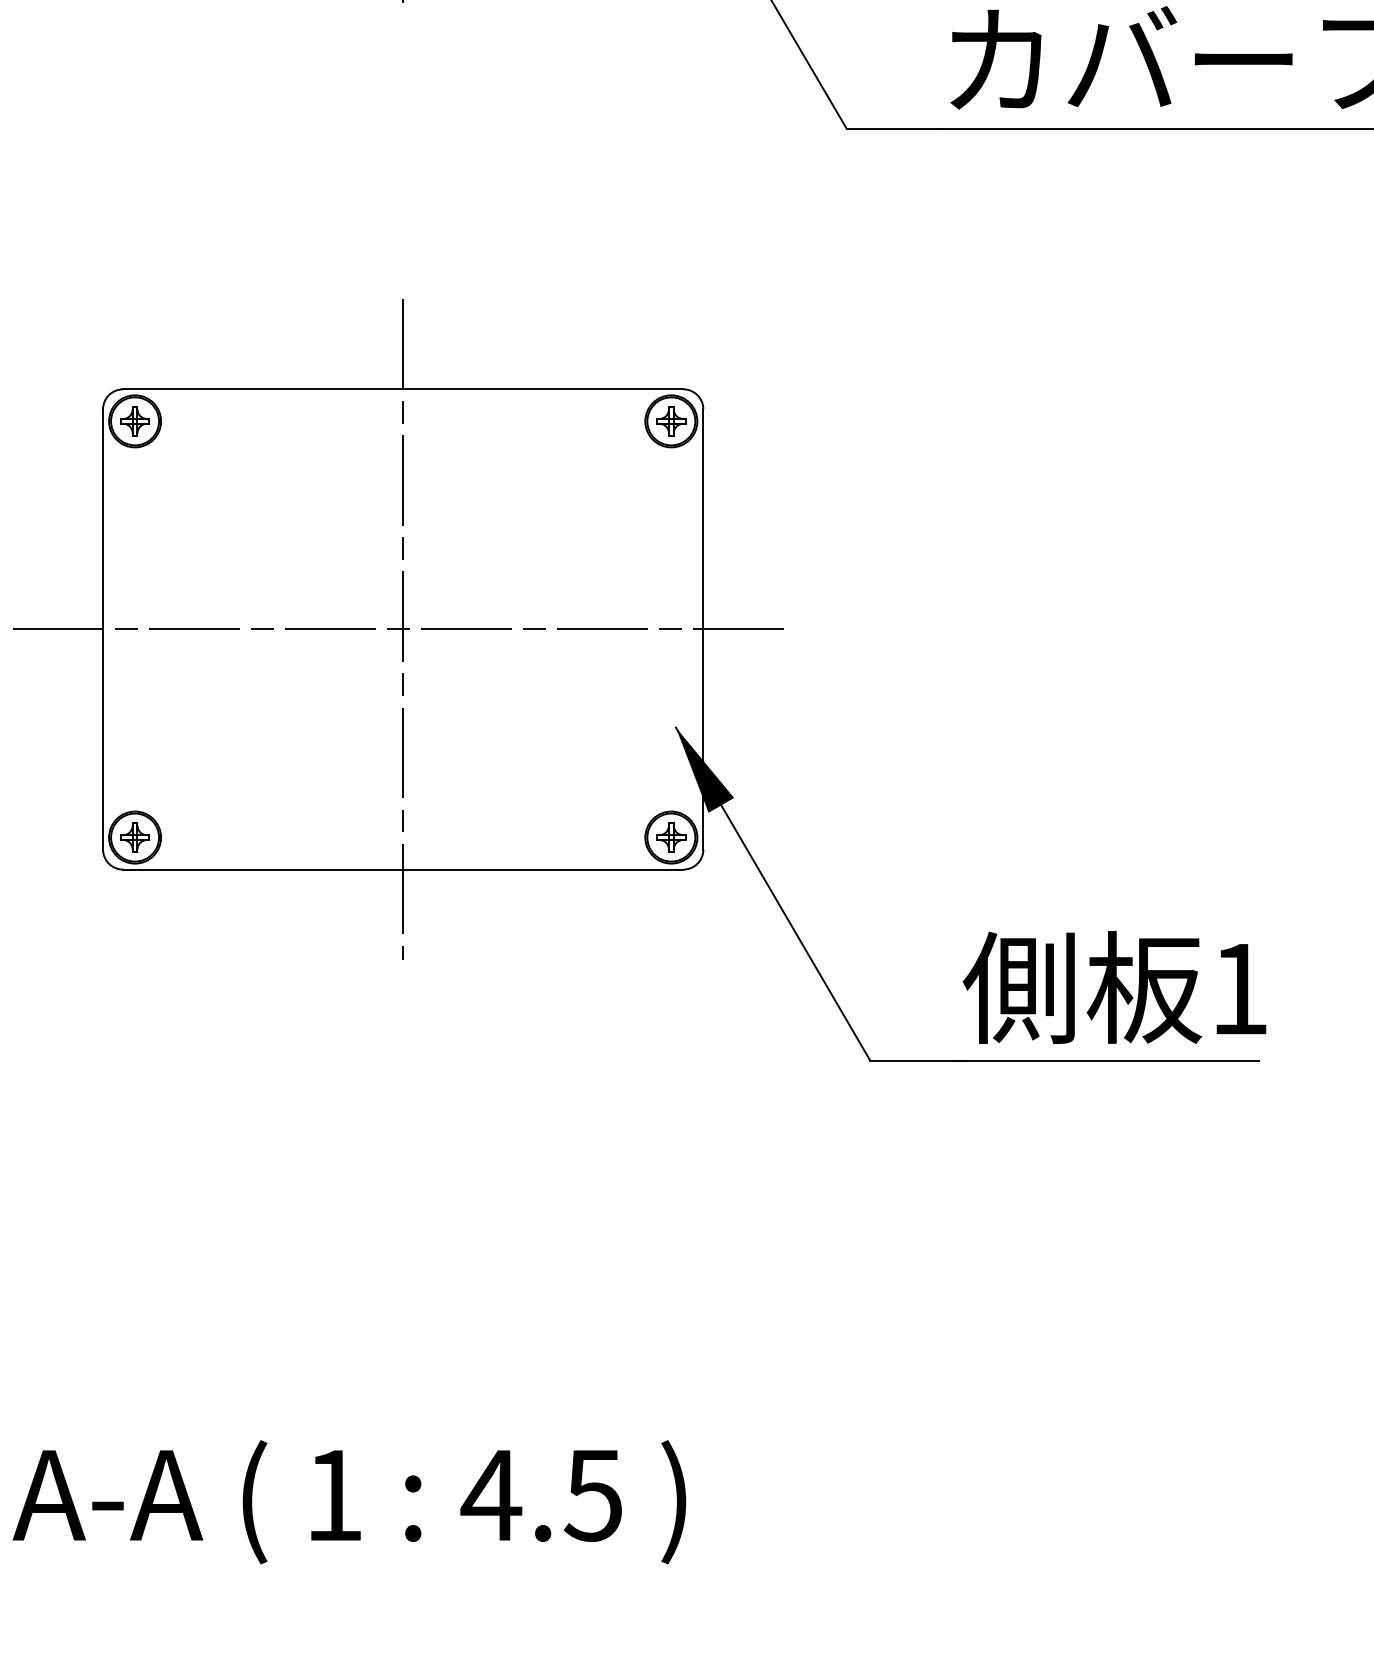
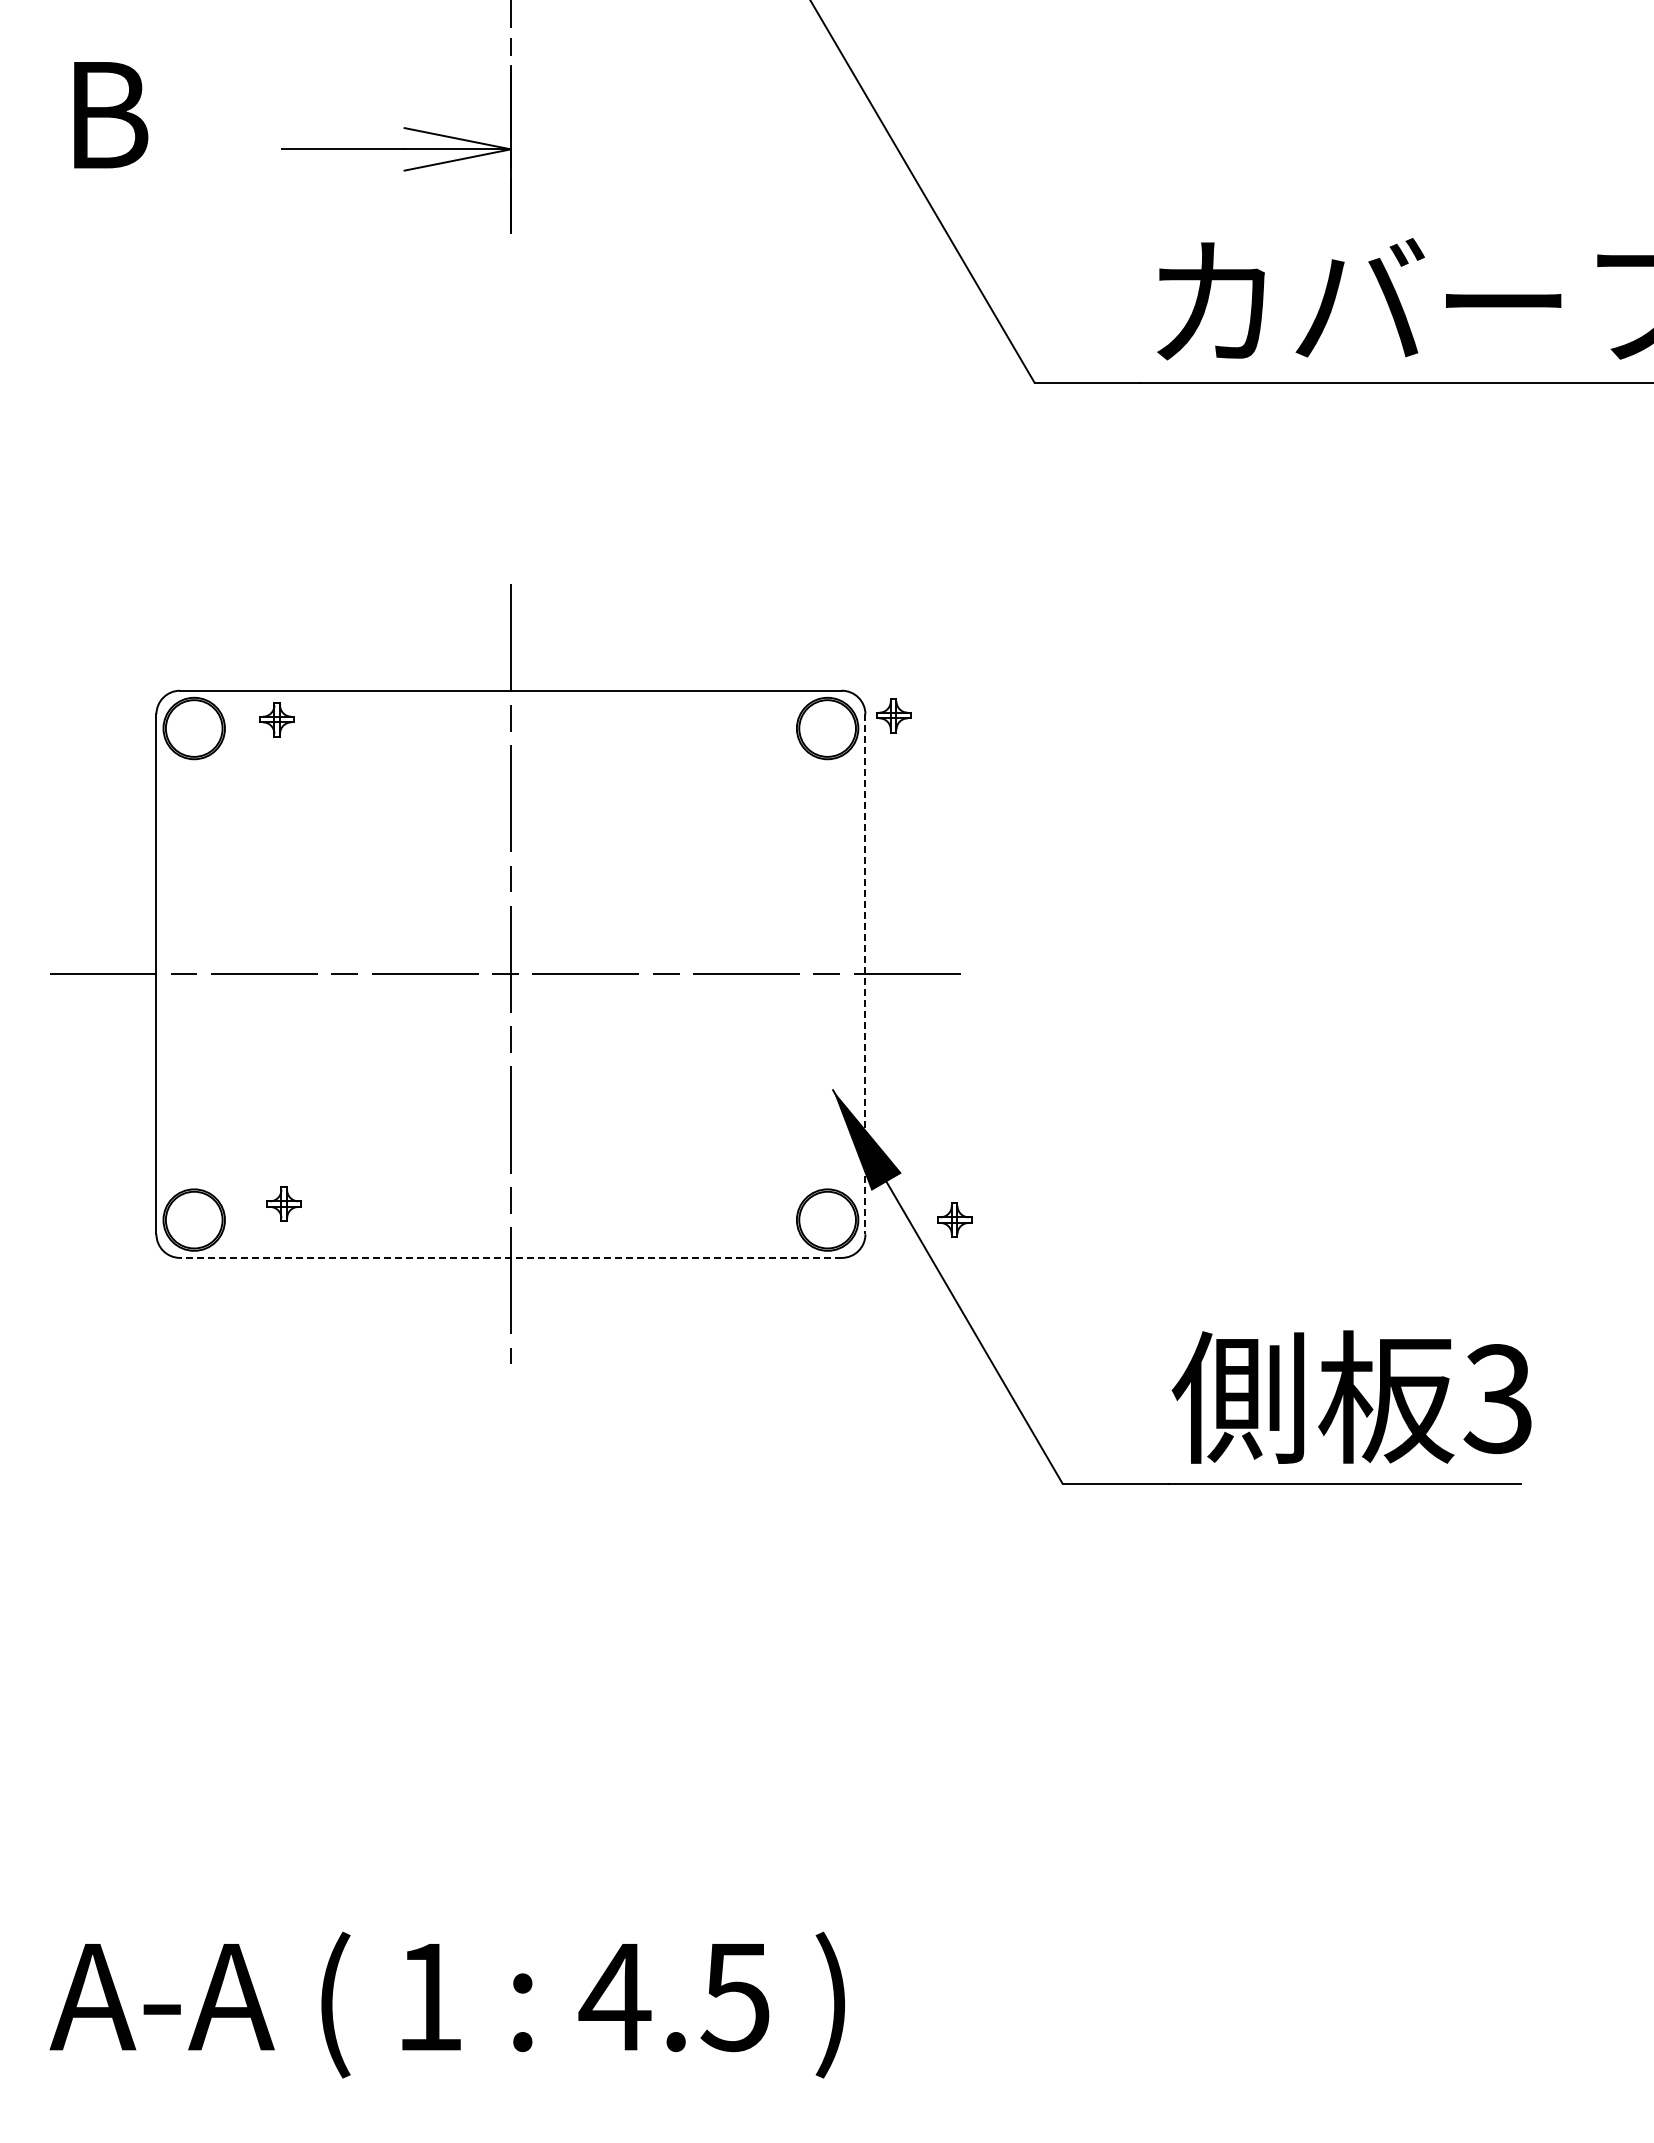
part: (134, 421) -> (276, 719), moved
part: (671, 421) -> (893, 715), moved
line: (703, 629) -> (865, 974), solid -> dashed
part: (134, 837) -> (283, 1203), moved
part: (671, 837) -> (954, 1219), moved
line: (402, 869) -> (510, 1257), solid -> dashed
text: (1238, 989) -> (1497, 1399), 1 -> 3

